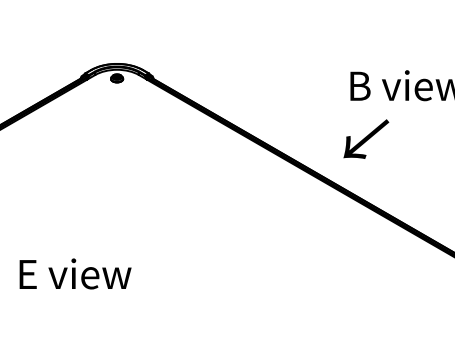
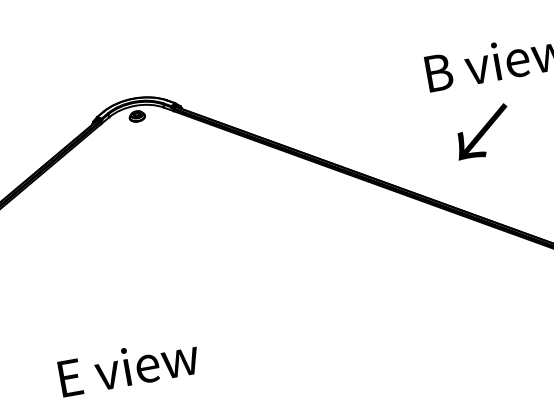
text: (366, 138) -> (482, 131), moved

